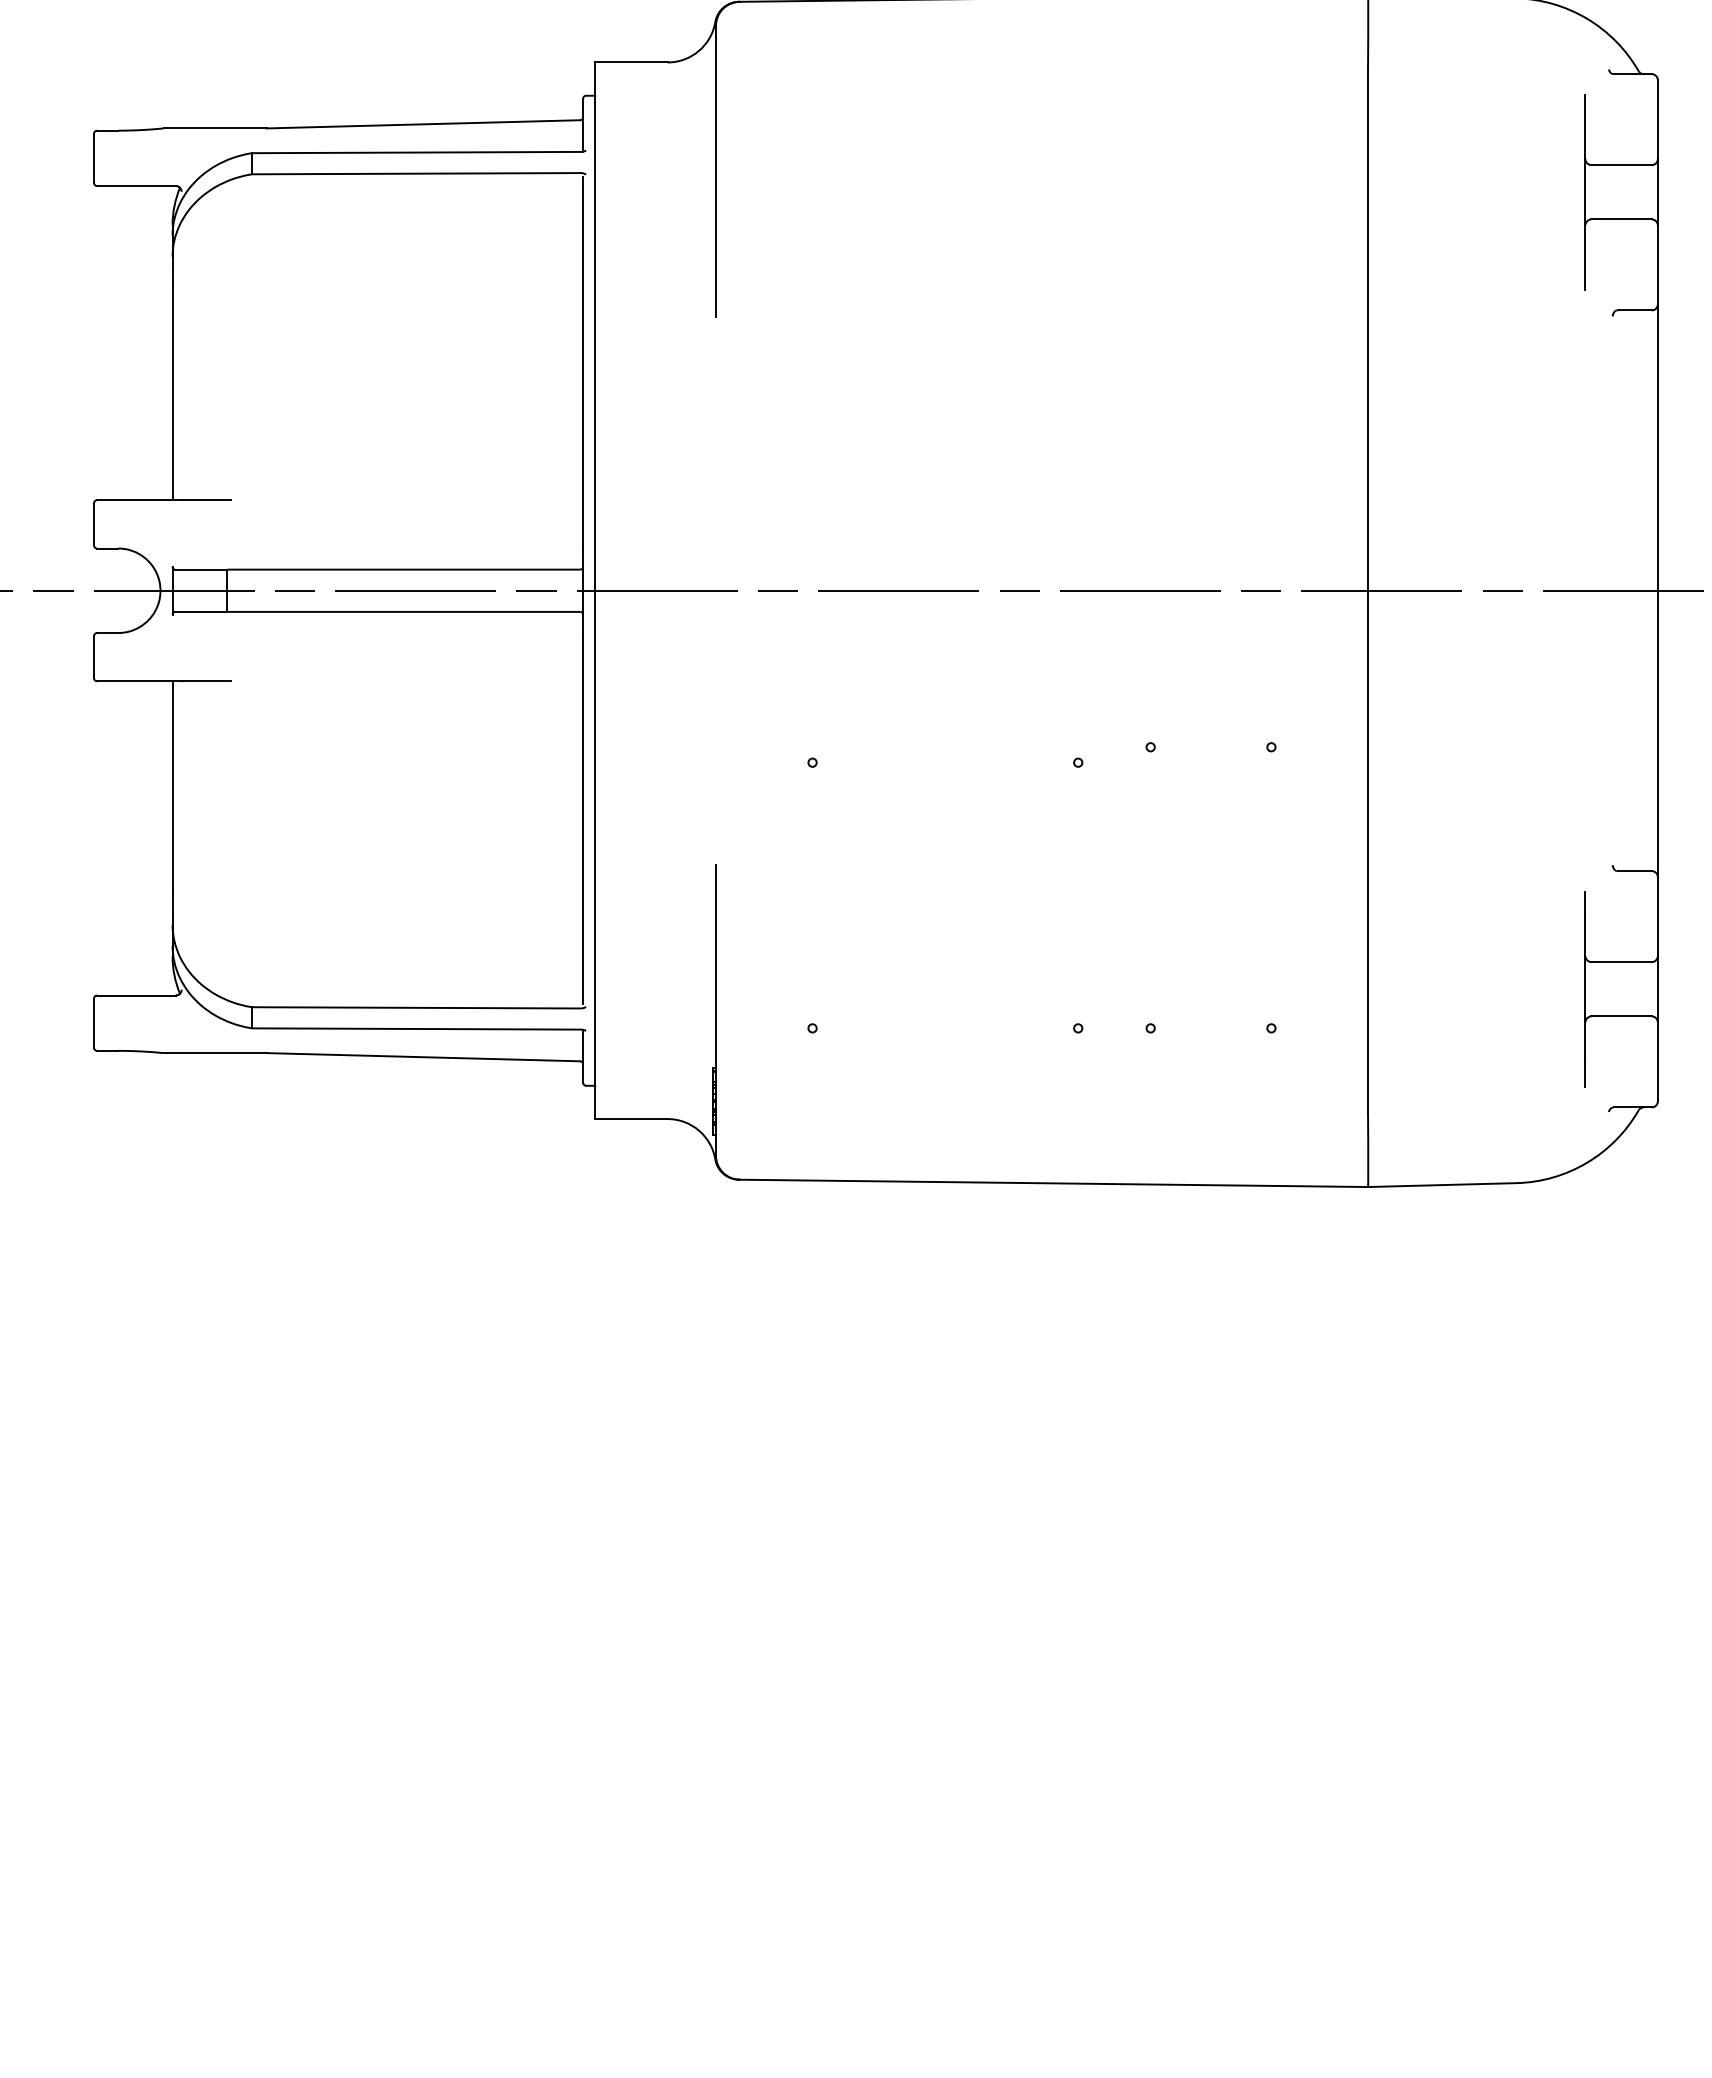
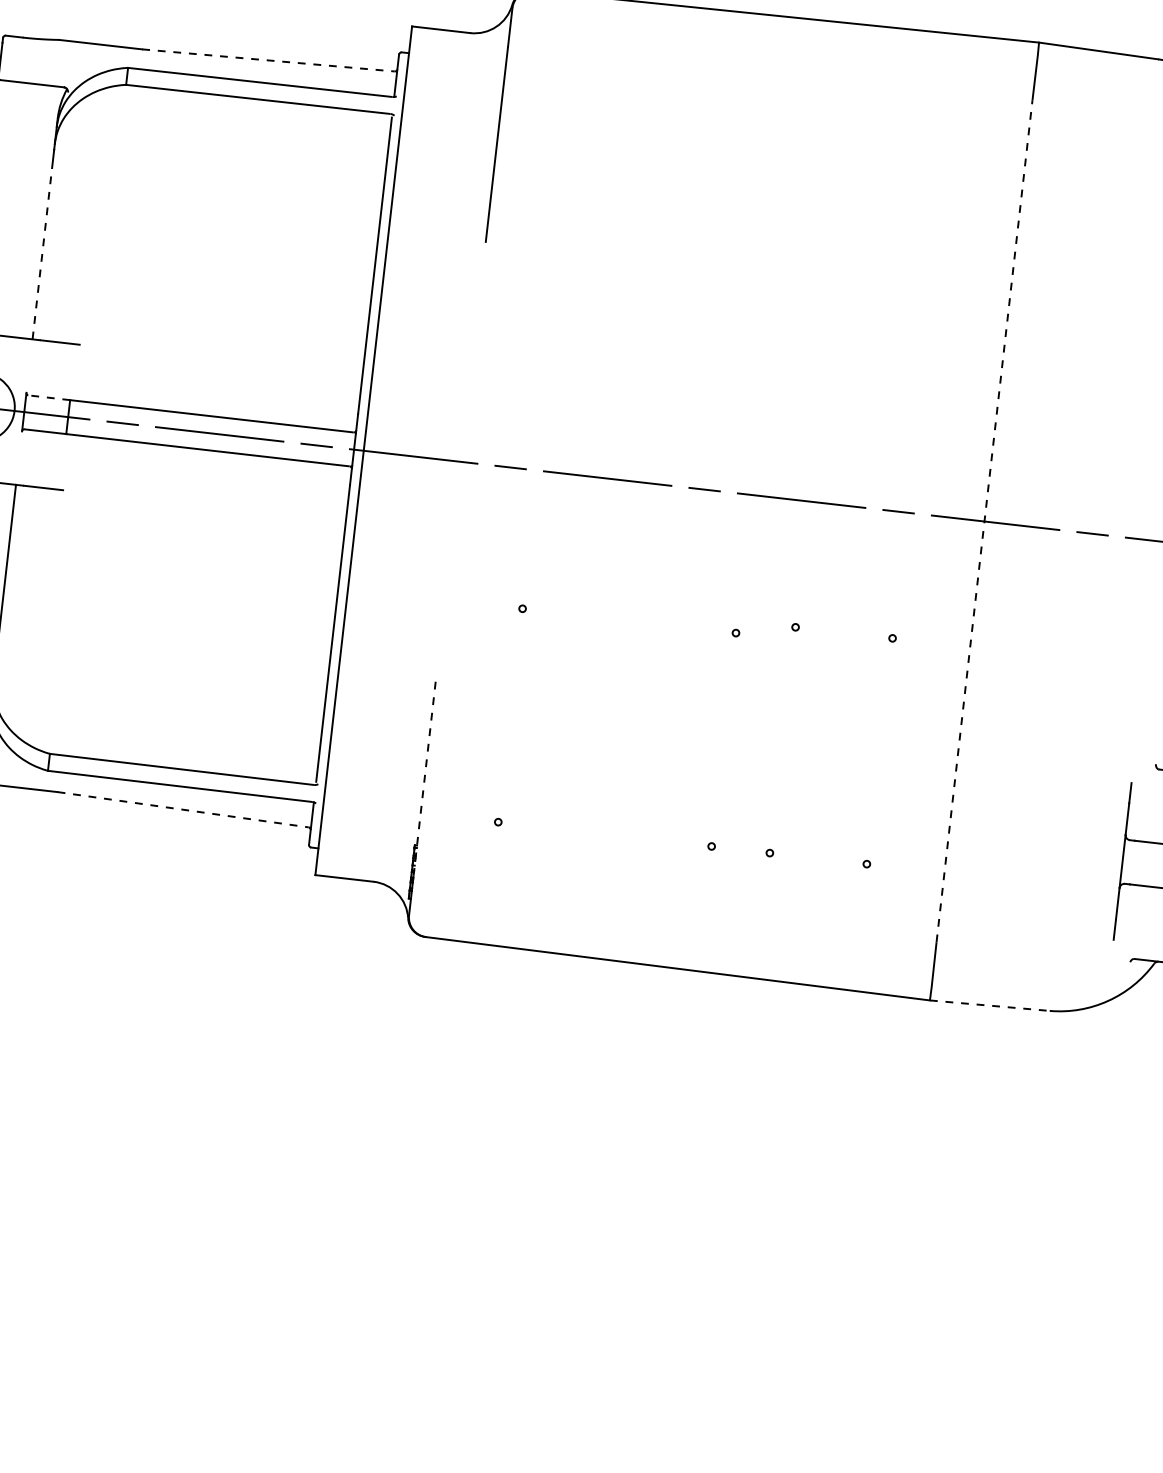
line: (423, 124) -> (268, 60), solid -> dashed
line: (172, 393) -> (42, 253), solid -> dashed
line: (200, 569) -> (48, 397), solid -> dashed
line: (1368, 590) -> (984, 521), solid -> dashed
line: (715, 986) -> (424, 779), solid -> dashed
line: (423, 1057) -> (183, 809), solid -> dashed
line: (1442, 1185) -> (989, 1006), solid -> dashed

